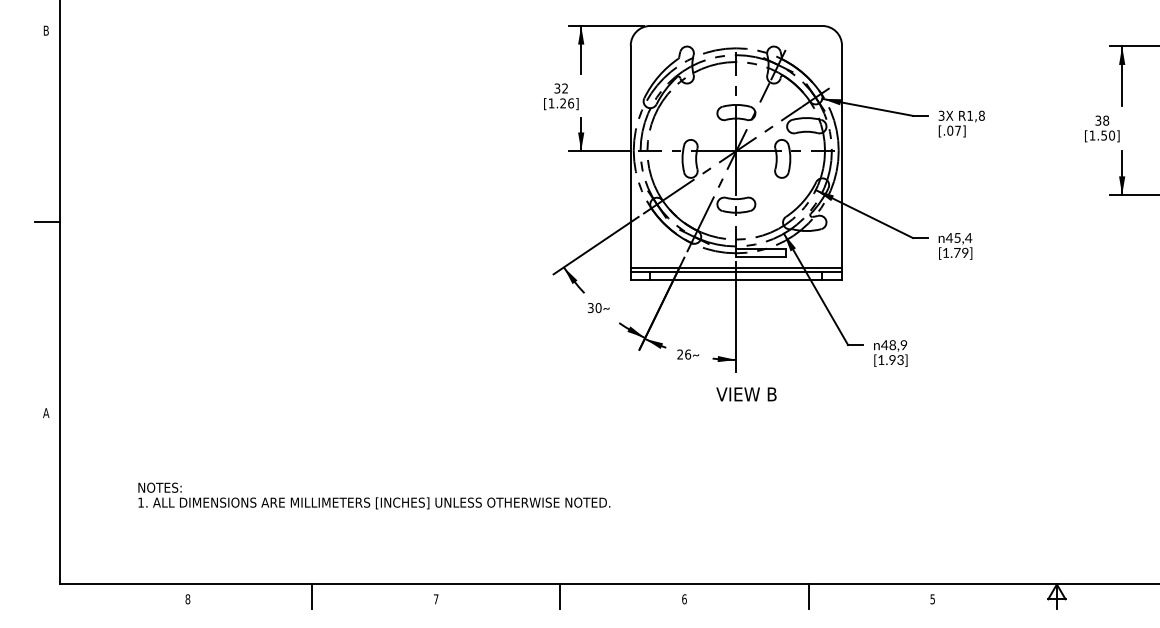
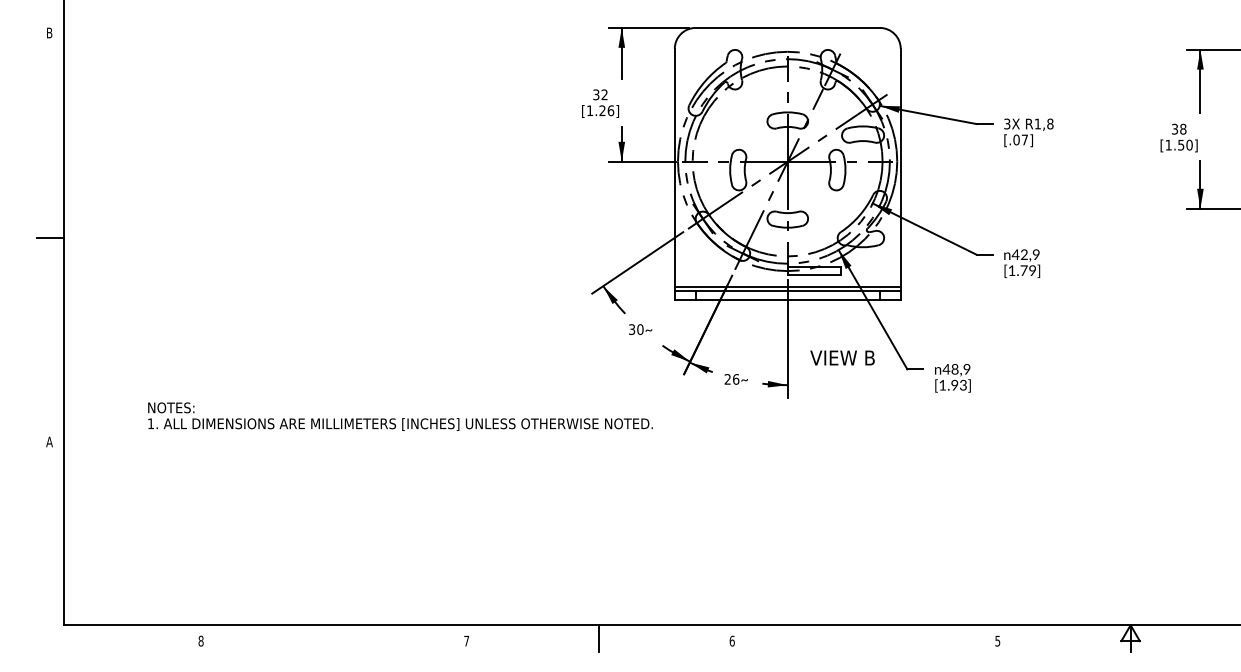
text: (963, 237) -> (1030, 254), 45,4 -> 42,9
text: (746, 393) -> (842, 357), moved
text: (374, 495) -> (400, 416), moved
line: (311, 596) -> (333, 638), removed
line: (809, 596) -> (865, 638), removed

